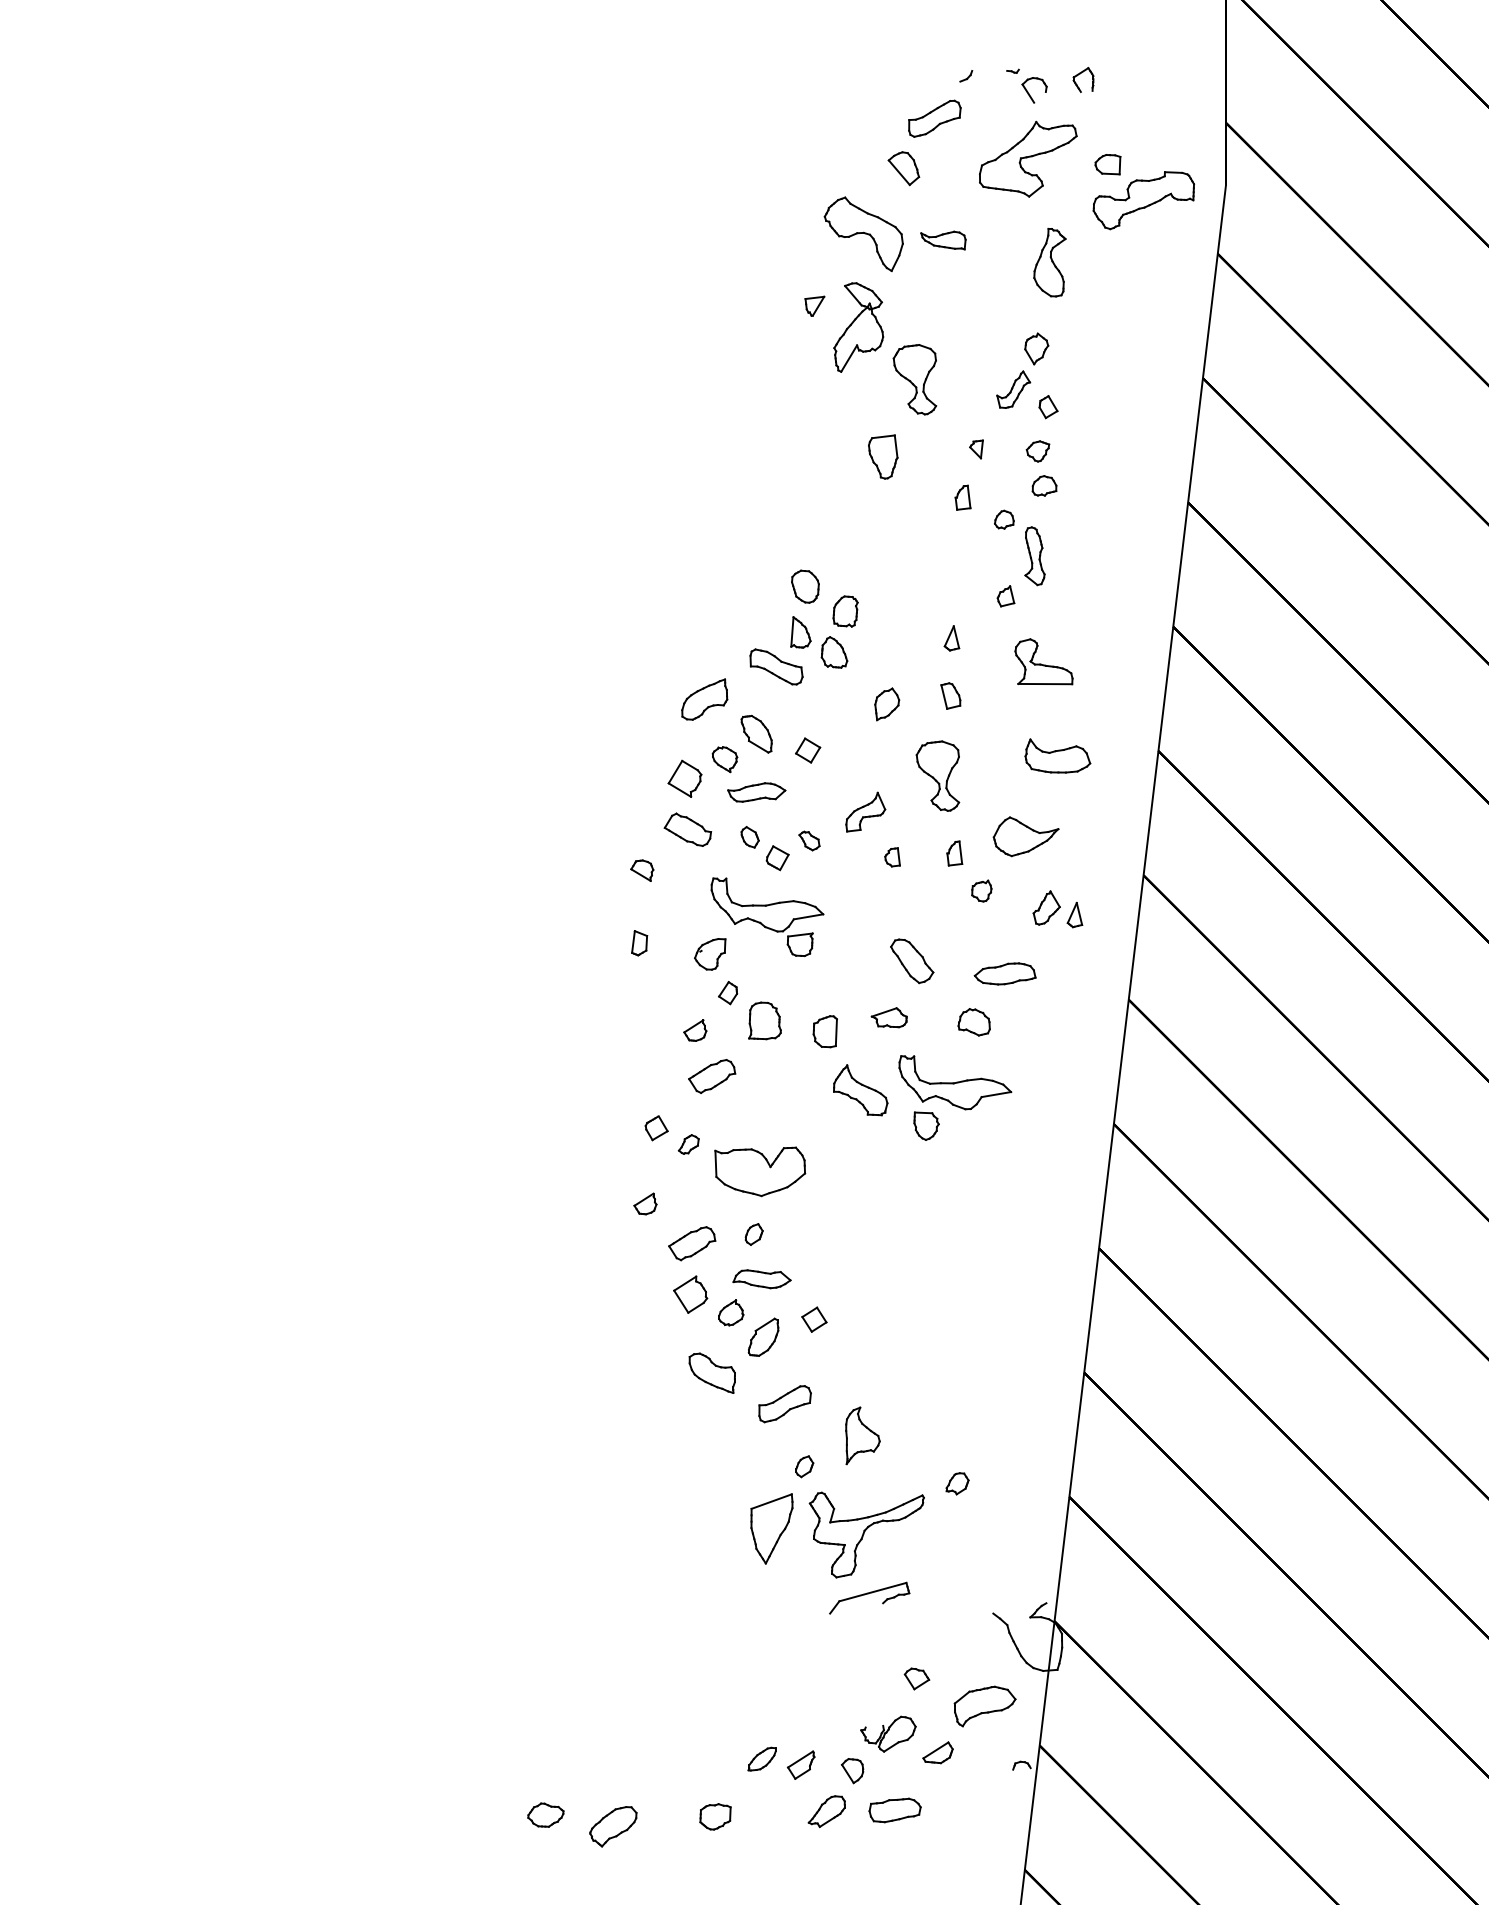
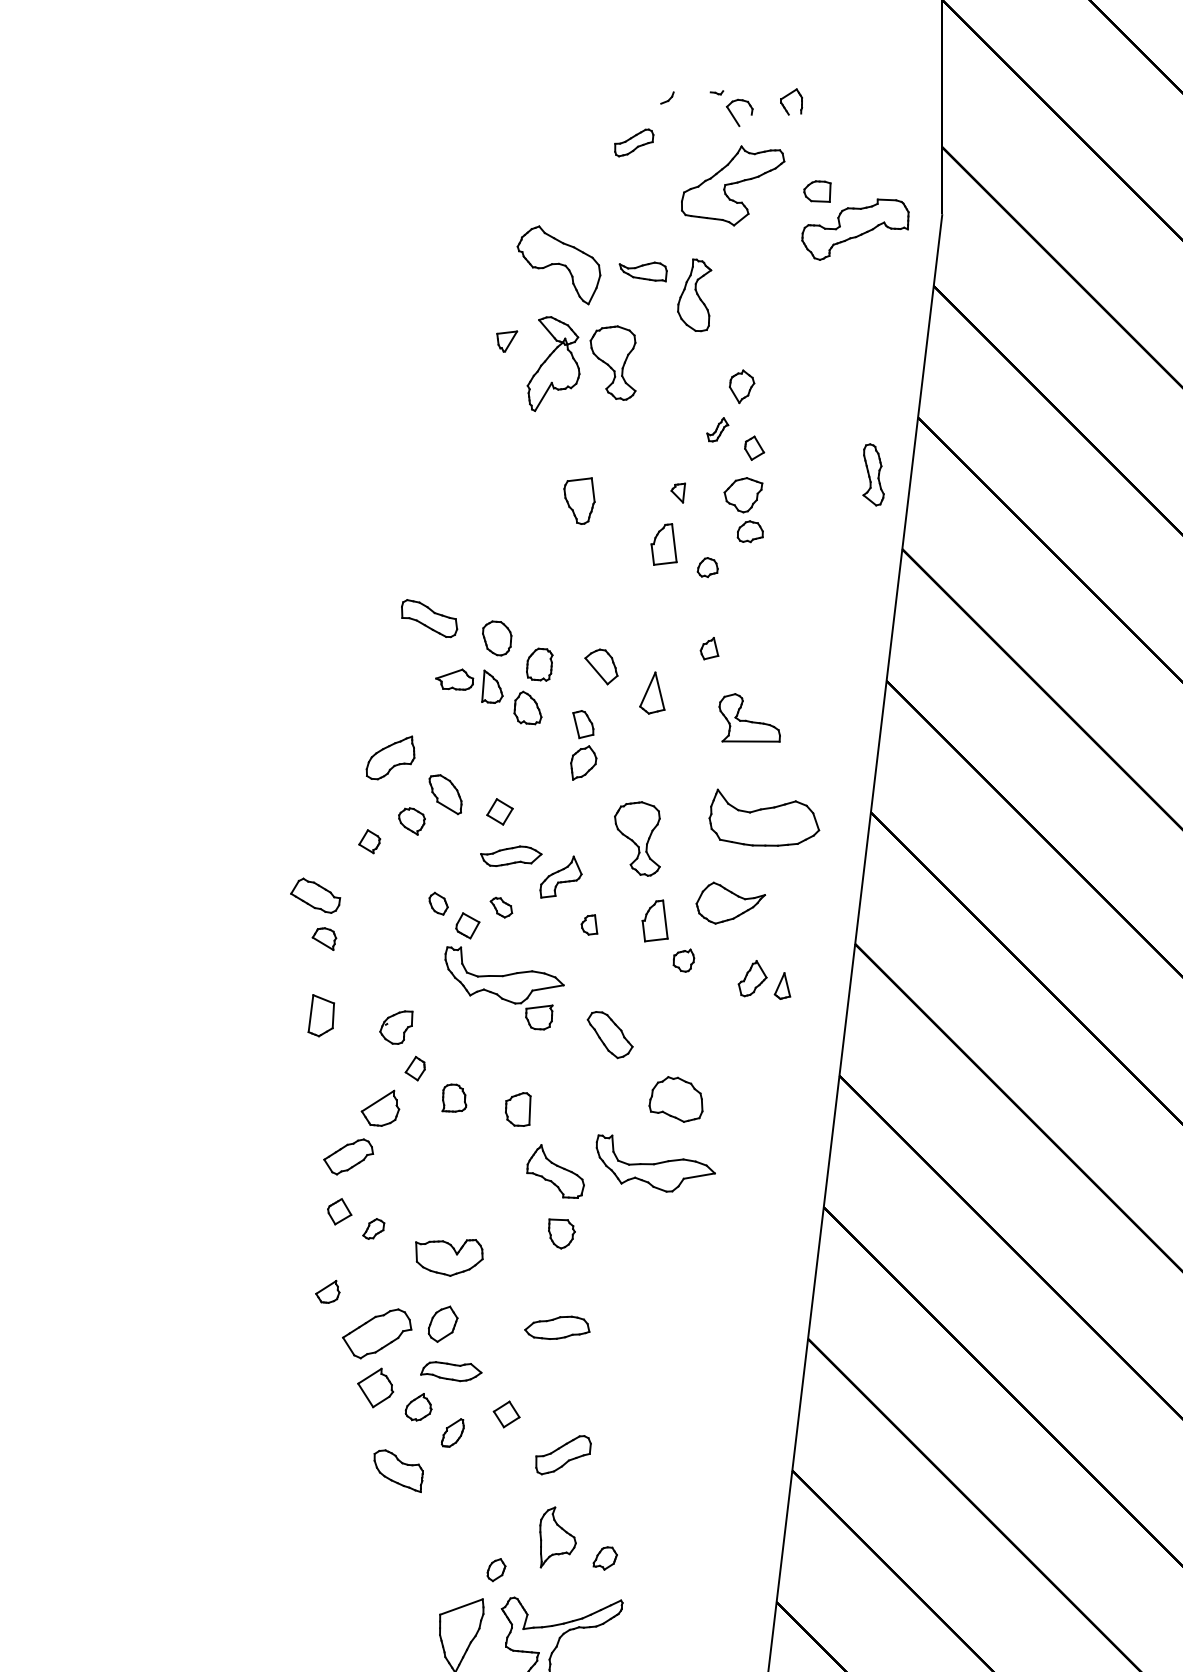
part: (934, 118) -> (633, 142), size x0.7
part: (903, 168) -> (601, 666), moved
part: (1049, 262) -> (694, 295), moved
part: (914, 379) -> (612, 362), moved
part: (1013, 389) -> (717, 429), size x0.6
part: (1037, 451) -> (742, 495), size x1.6
part: (962, 497) -> (663, 543), size x1.6
part: (1034, 556) -> (873, 475), moved
part: (951, 638) -> (651, 693), size x1.6
part: (776, 666) -> (429, 618), moved
part: (950, 695) -> (583, 723), moved
part: (1057, 755) -> (764, 817), size x1.6
part: (684, 778) -> (369, 841), size x0.6
part: (756, 792) -> (511, 856), moved
part: (687, 829) -> (315, 895), moved
part: (954, 853) -> (655, 920), size x1.6
part: (767, 916) -> (504, 987), moved
part: (639, 943) -> (321, 1016), size x1.6
part: (1004, 973) -> (556, 1327), moved
part: (888, 1017) -> (453, 679), moved
part: (764, 1020) -> (453, 1097), size x0.7
part: (973, 1022) -> (675, 1099), size x1.6
part: (695, 1030) -> (380, 1108), size x1.6
part: (712, 1076) -> (349, 1156), moved
part: (926, 1125) -> (561, 1233), moved
part: (760, 1171) -> (449, 1257), size x0.7
part: (753, 1234) -> (442, 1324), size x1.6
part: (692, 1243) -> (377, 1333), size x1.4
part: (763, 1336) -> (452, 1432), size x0.7
part: (784, 1404) -> (562, 1455), moved
part: (957, 1483) -> (605, 1558), moved

